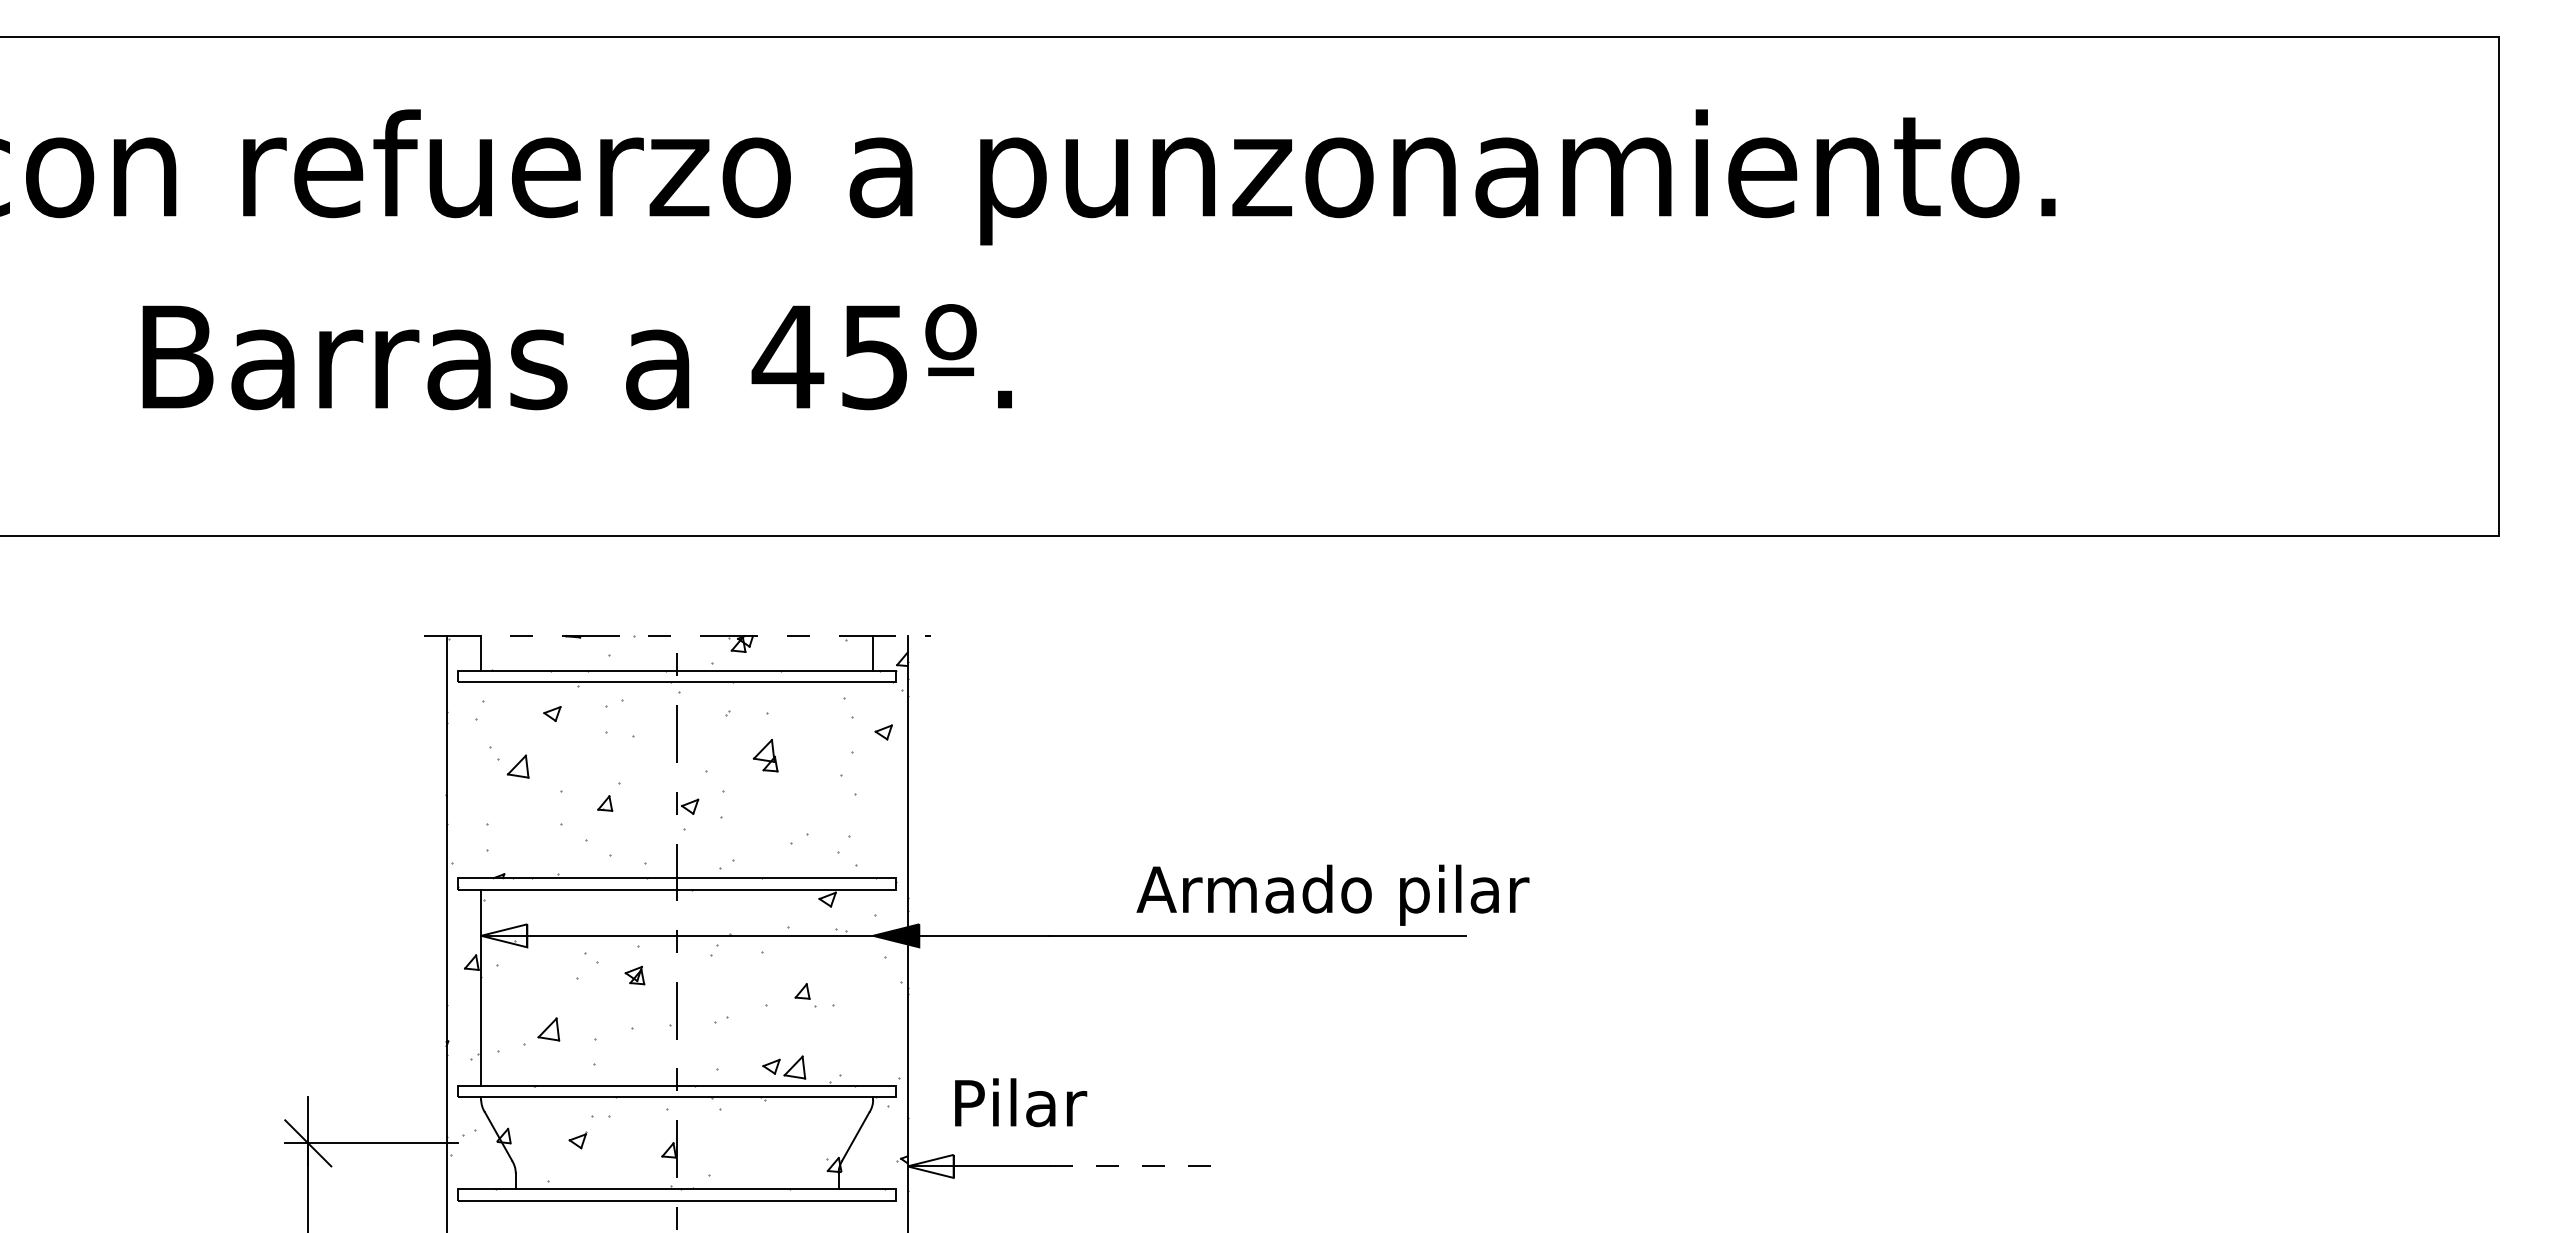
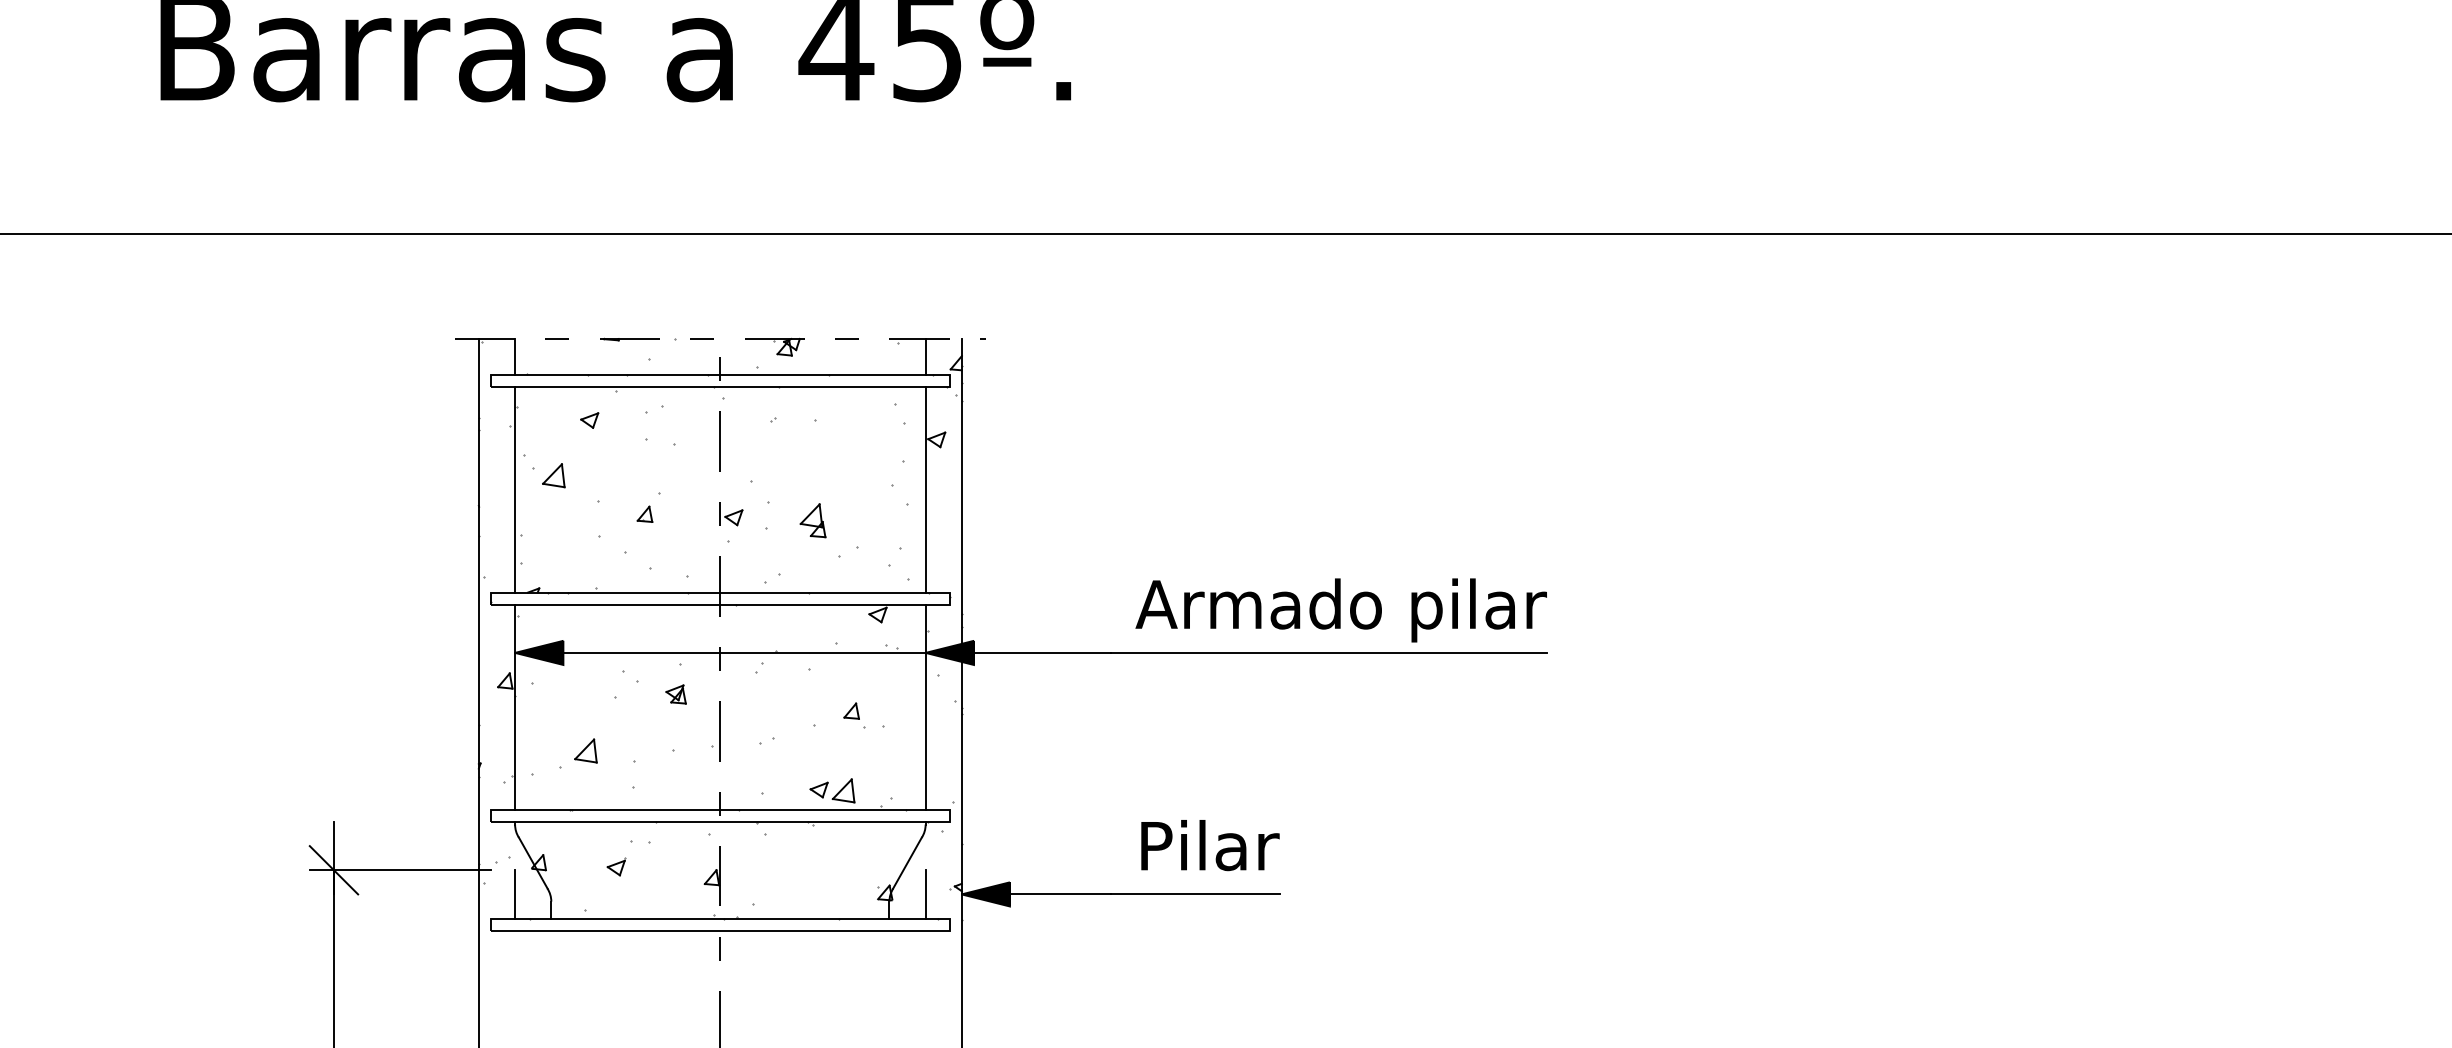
part: (765, 755) -> (812, 520), moved
line: (481, 780) -> (515, 490), added
line: (873, 780) -> (925, 490), added
text: (1332, 894) -> (1340, 609), moved
fill: (504, 935) -> (539, 652), added
line: (873, 987) -> (925, 707), added
text: (1021, 1102) -> (1210, 845), moved
fill: (930, 1165) -> (985, 893), added
line: (481, 1166) -> (515, 894), added
line: (873, 1166) -> (925, 894), added
line: (1130, 1166) -> (1195, 894), dashed -> solid

